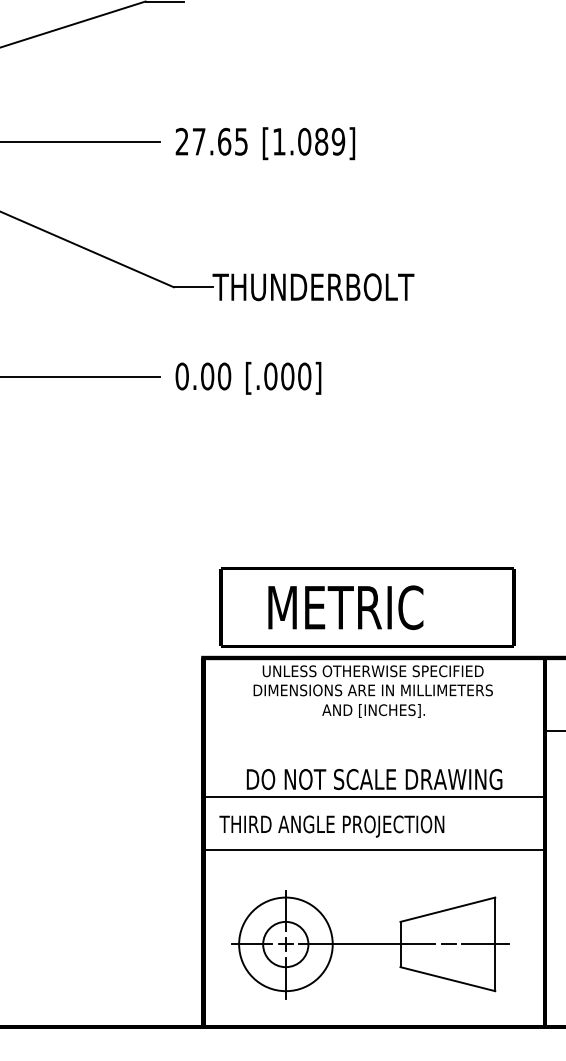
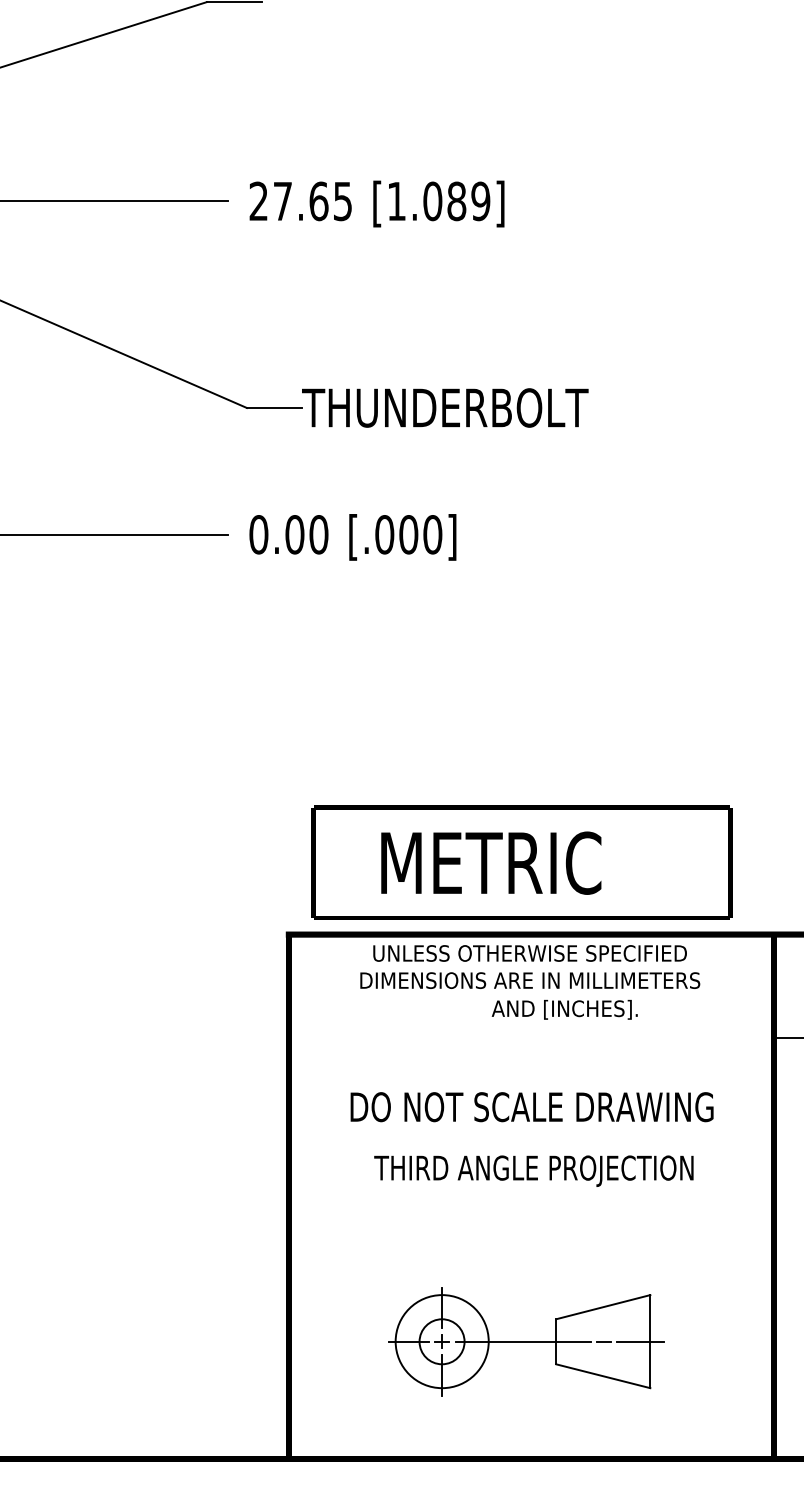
text: (373, 710) -> (564, 1009), moved
line: (373, 796) -> (530, 1131), removed
text: (331, 826) -> (533, 1171), moved
line: (373, 850) -> (530, 1208), removed
part: (370, 944) -> (526, 1341), size x0.7

